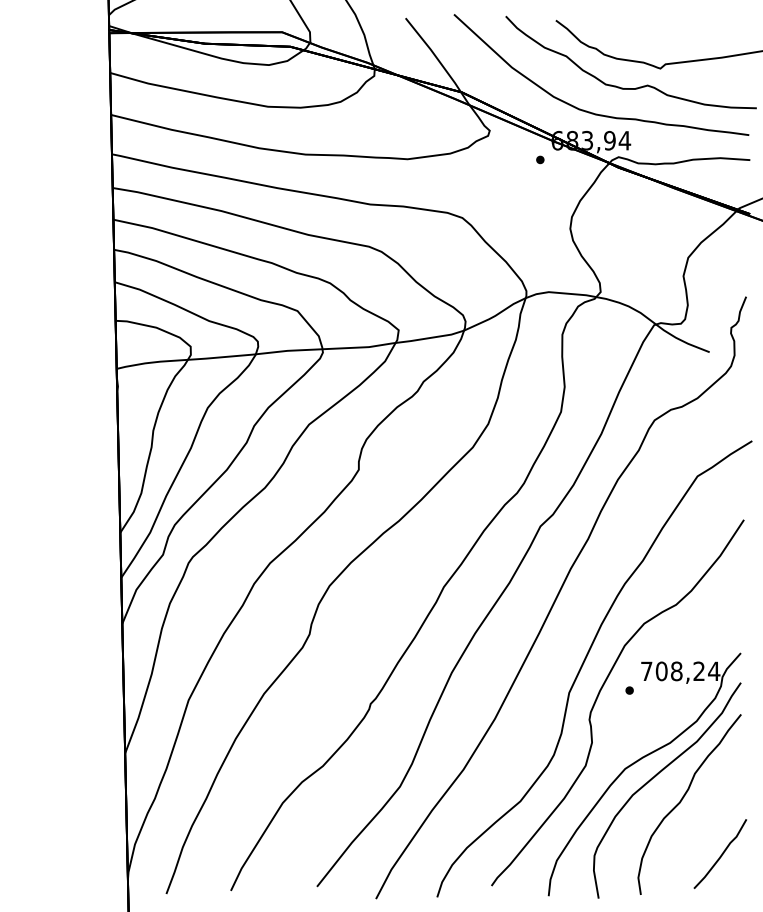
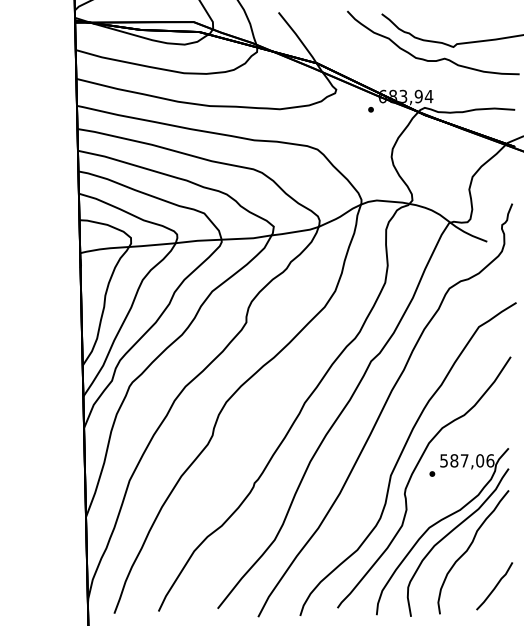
curve: (587, 110) -> (403, 75), removed
text: (680, 670) -> (467, 460), 708,24 -> 587,06

